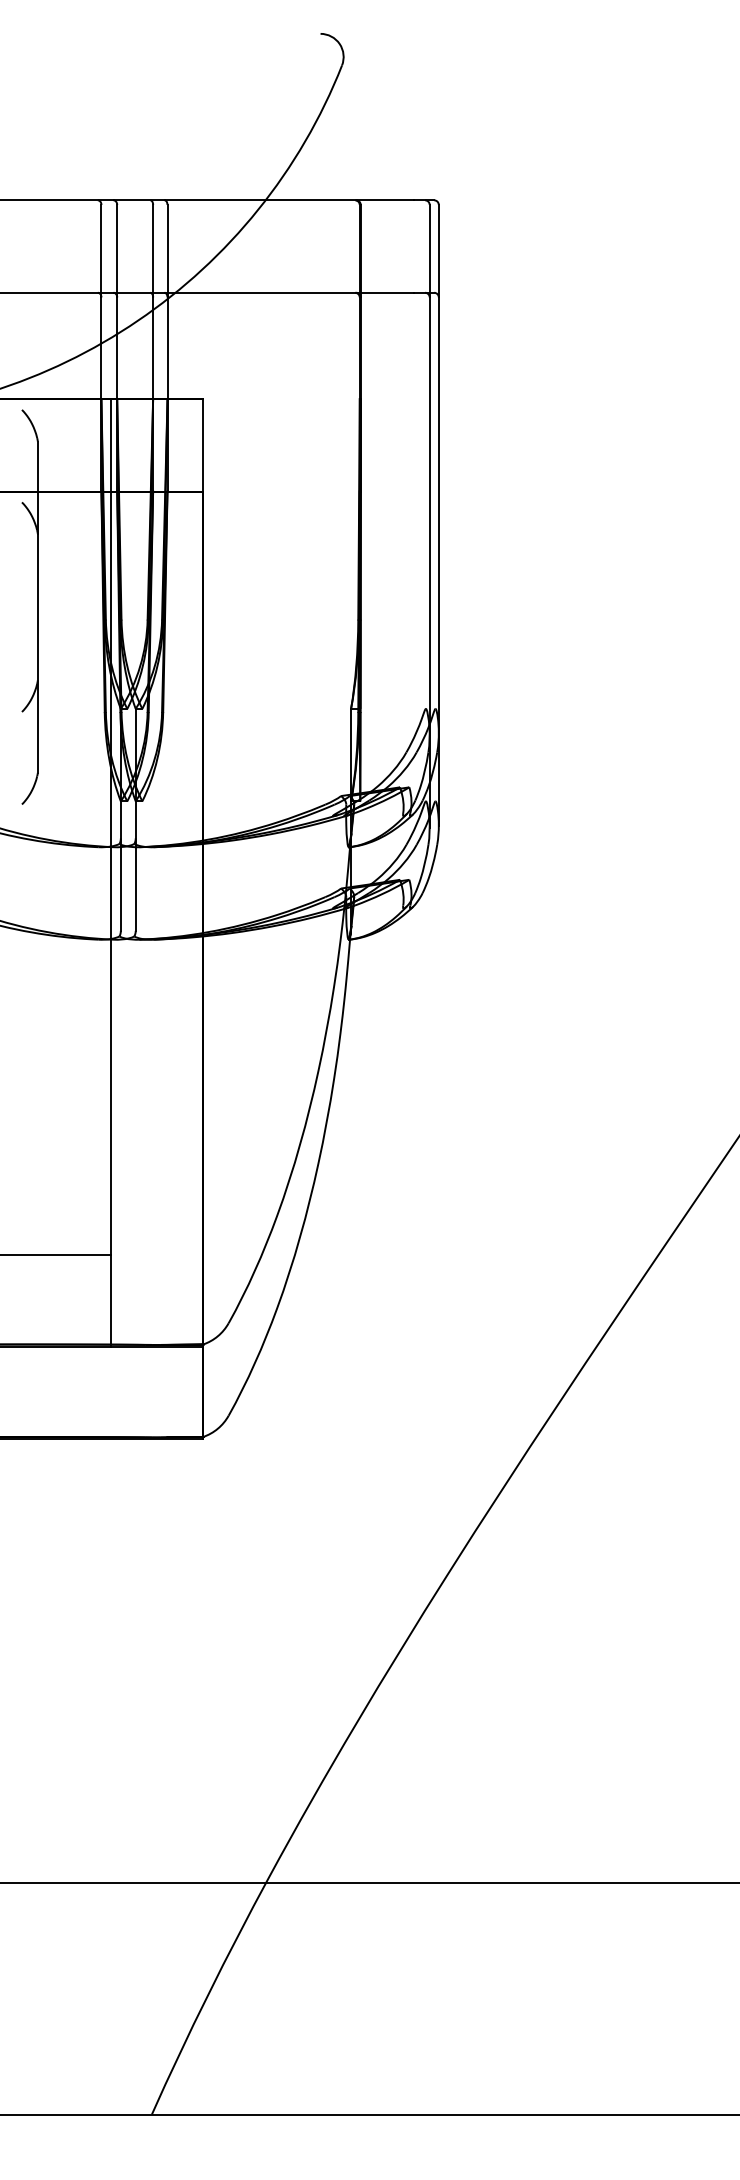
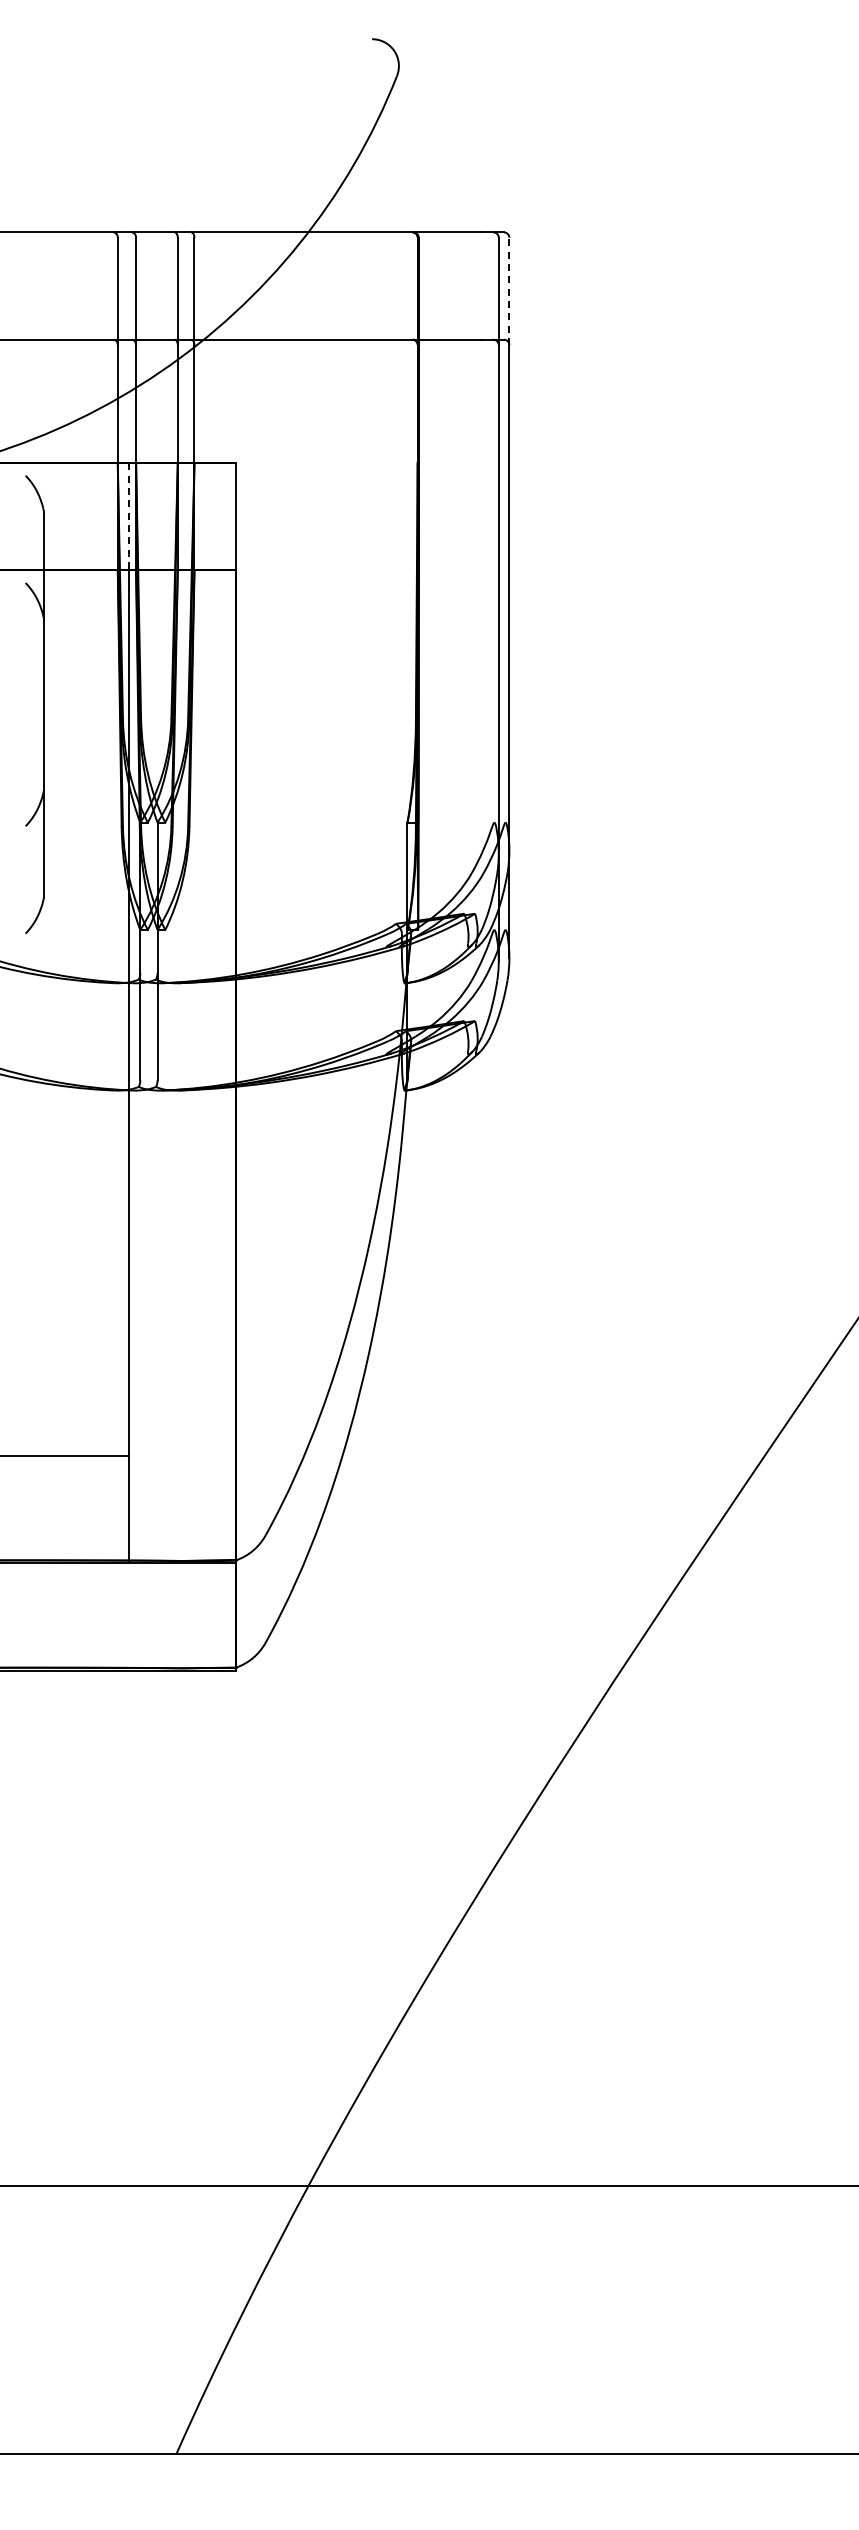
line: (438, 251) -> (509, 291), solid -> dashed
line: (110, 445) -> (128, 516), solid -> dashed

